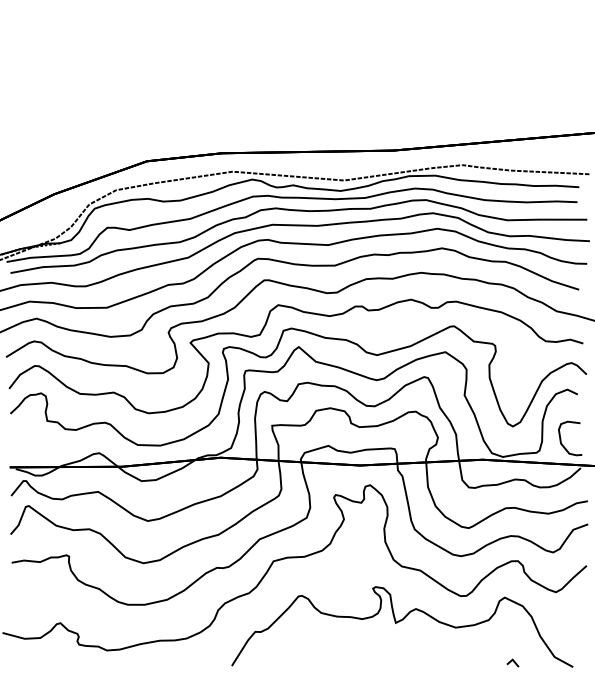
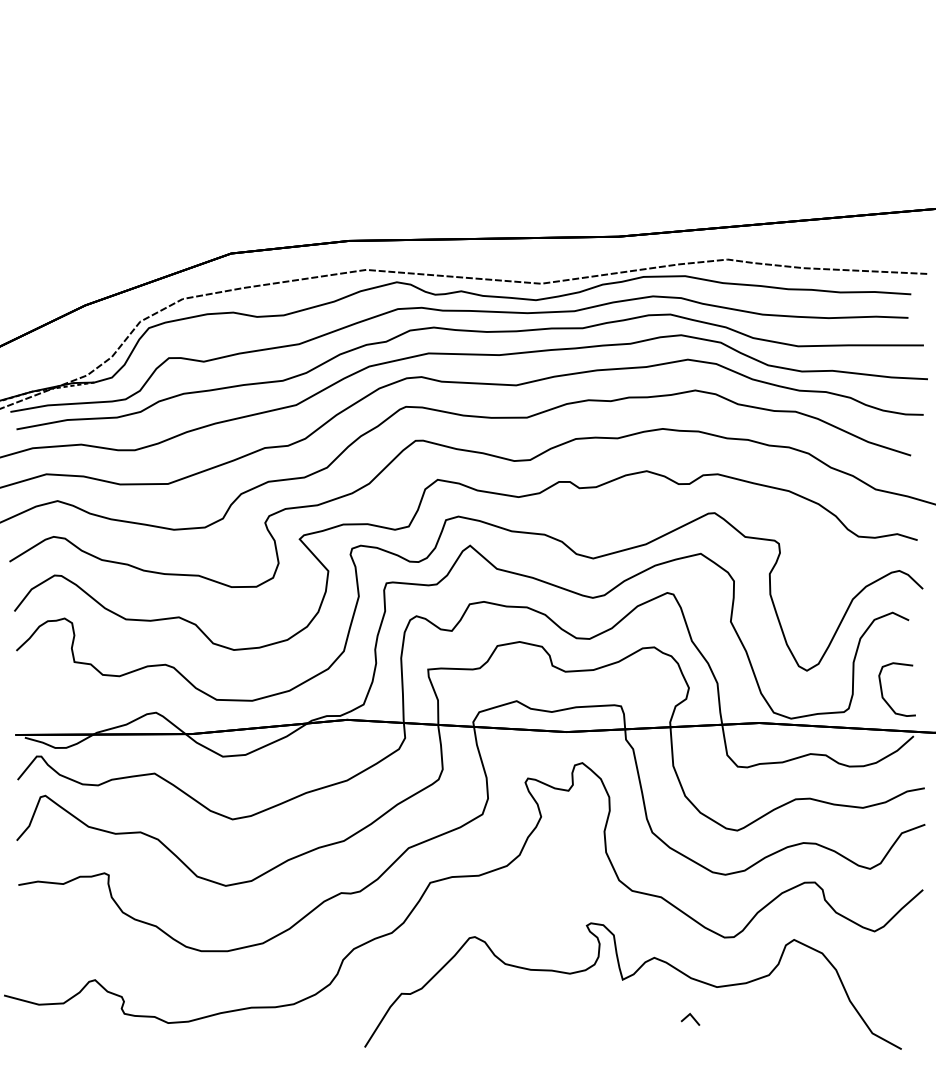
line: (512, 661) -> (689, 1016), moved

